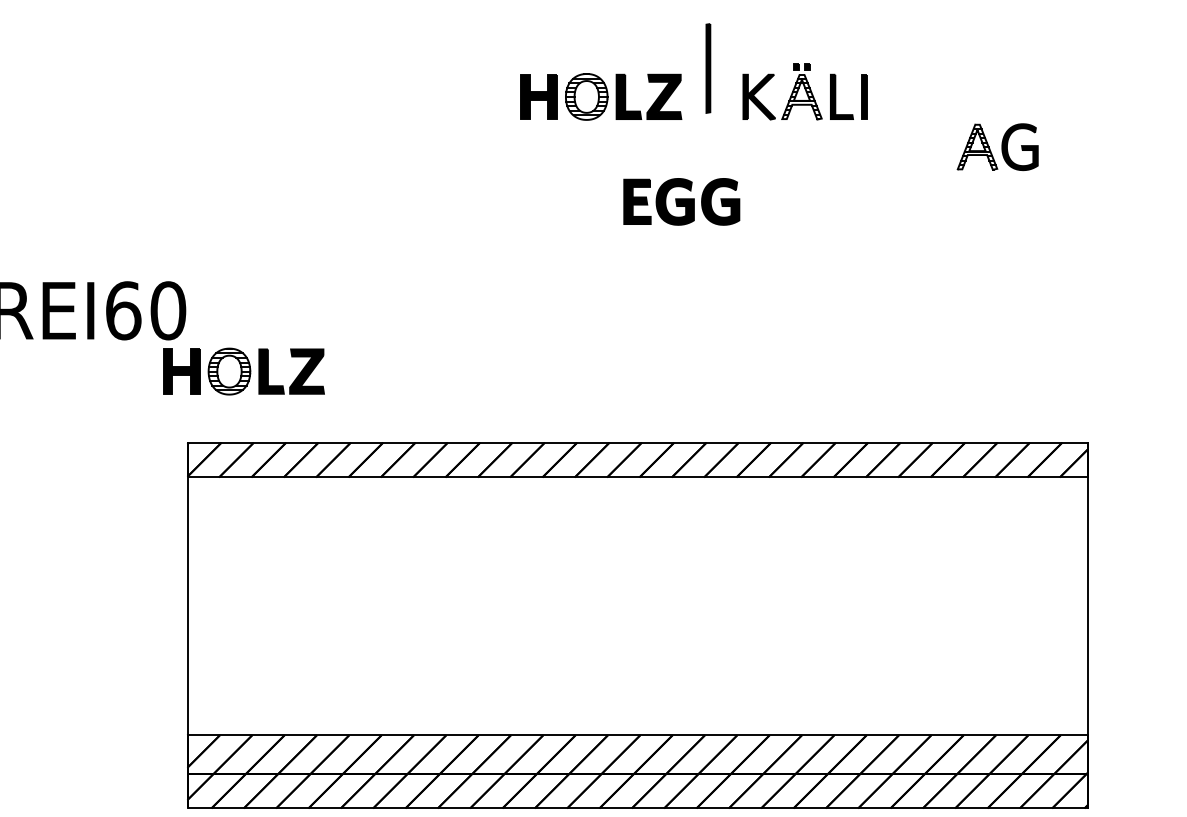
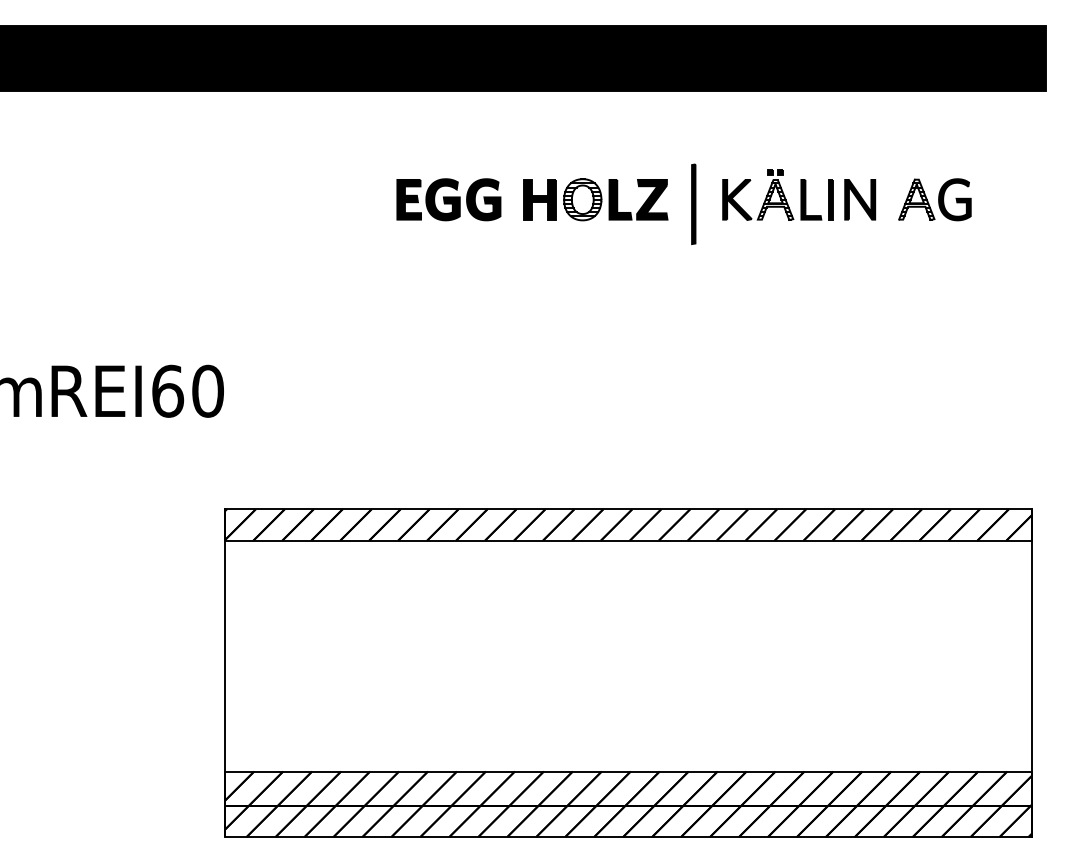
part: (708, 68) -> (693, 204), moved
part: (896, 96) -> (860, 199), added
part: (997, 146) -> (934, 199), moved
part: (681, 201) -> (448, 199), moved
part: (243, 371) -> (275, 445), removed

